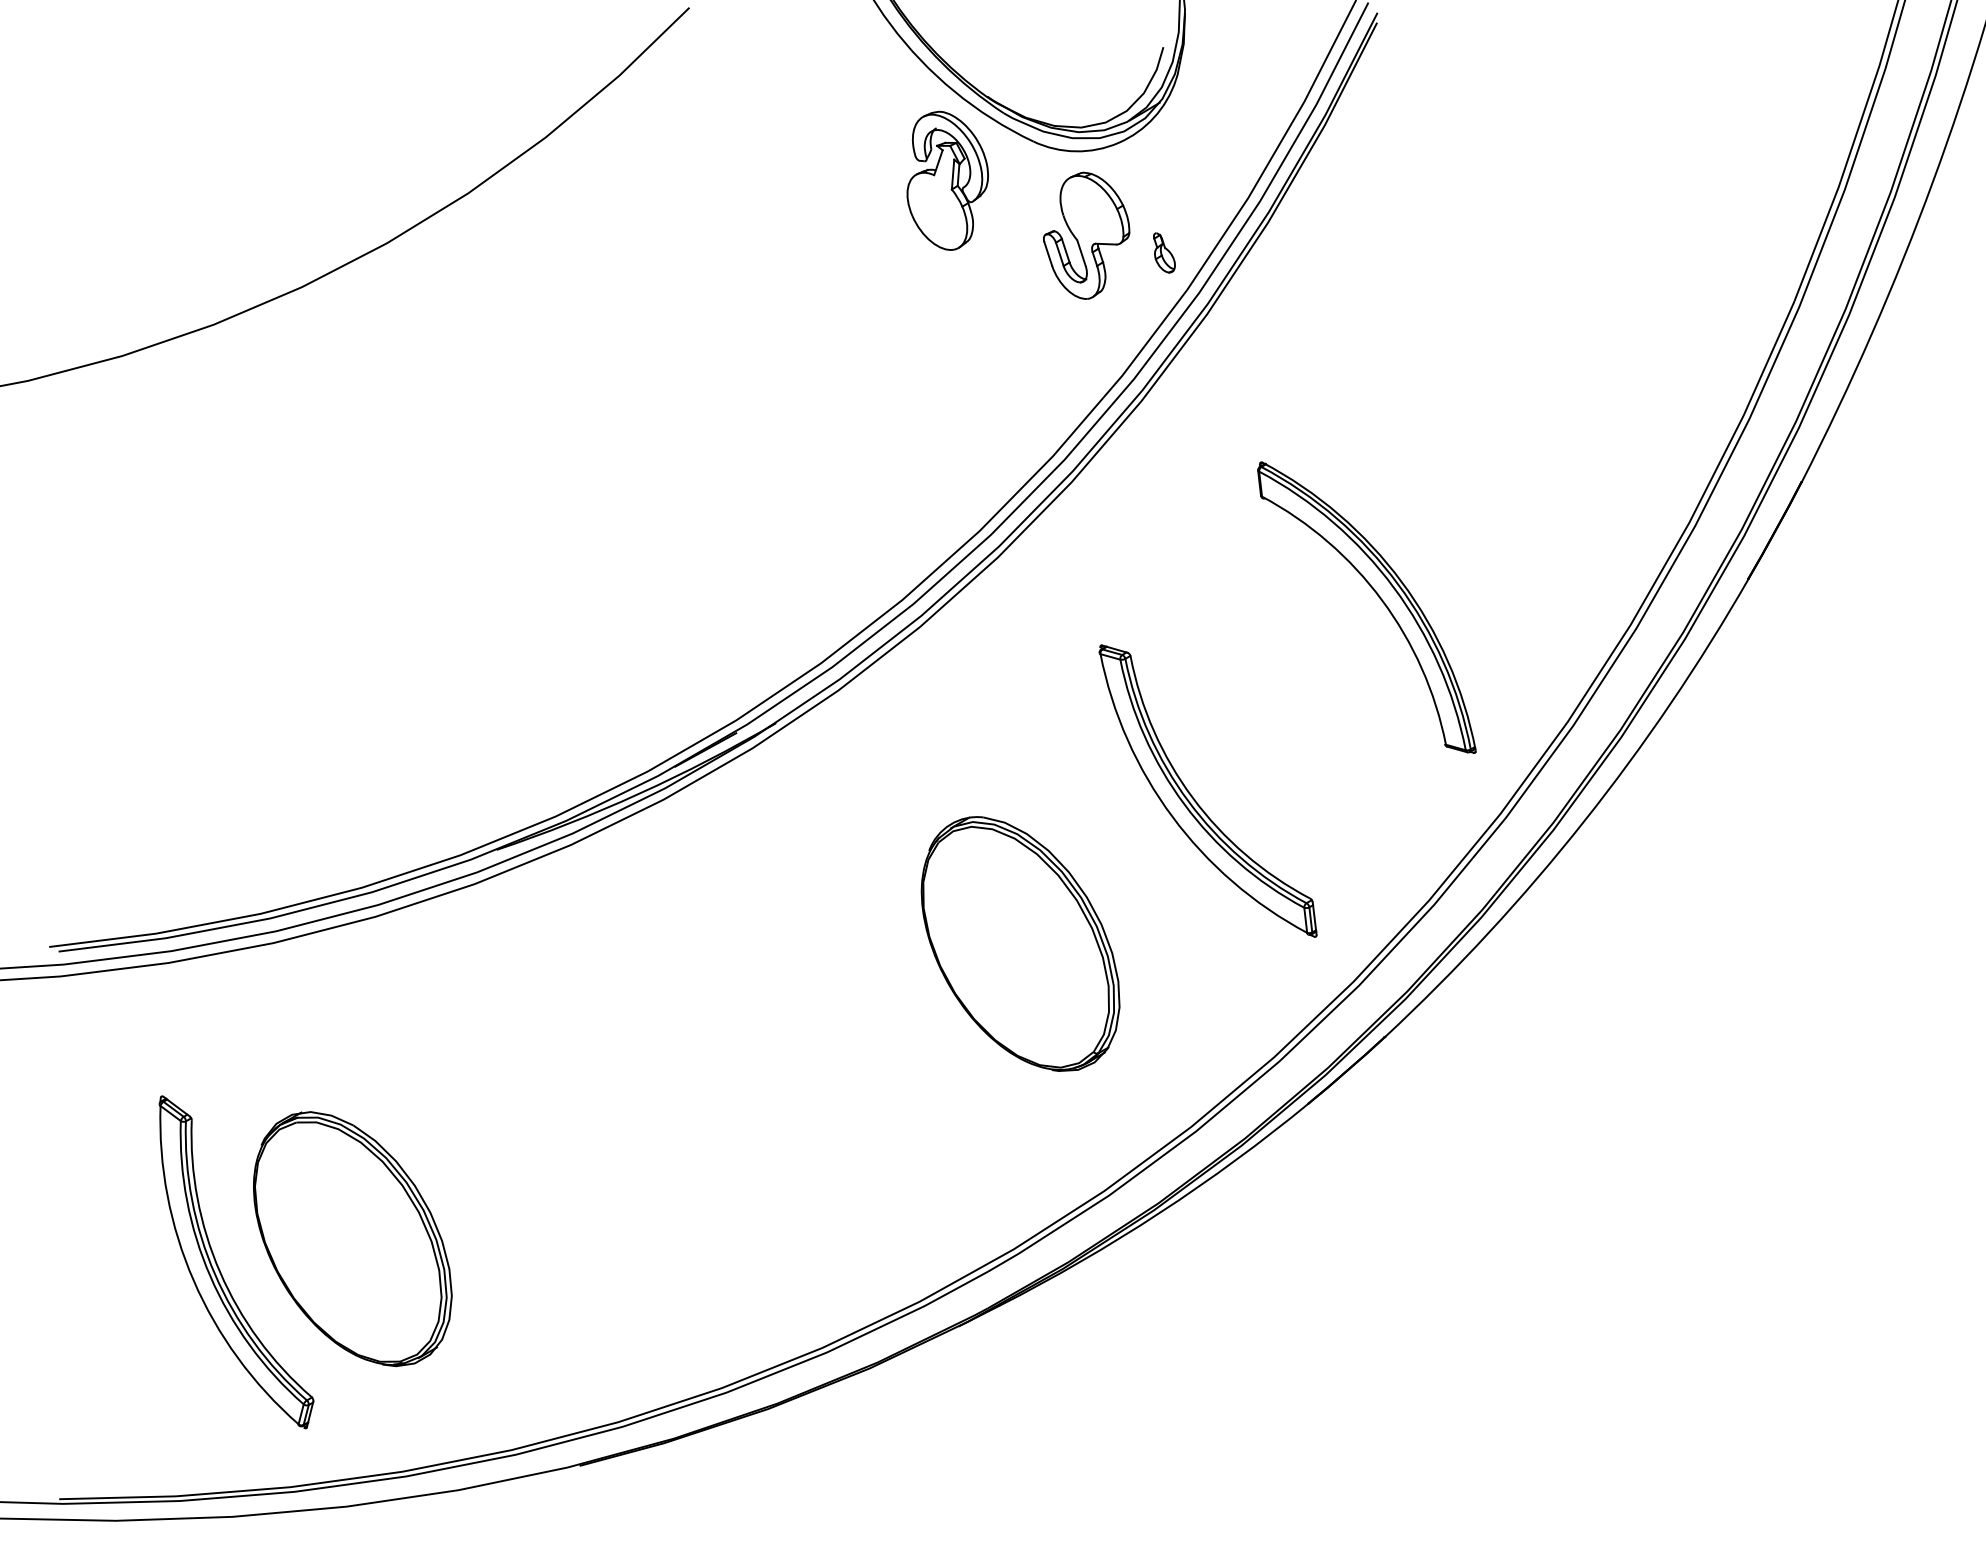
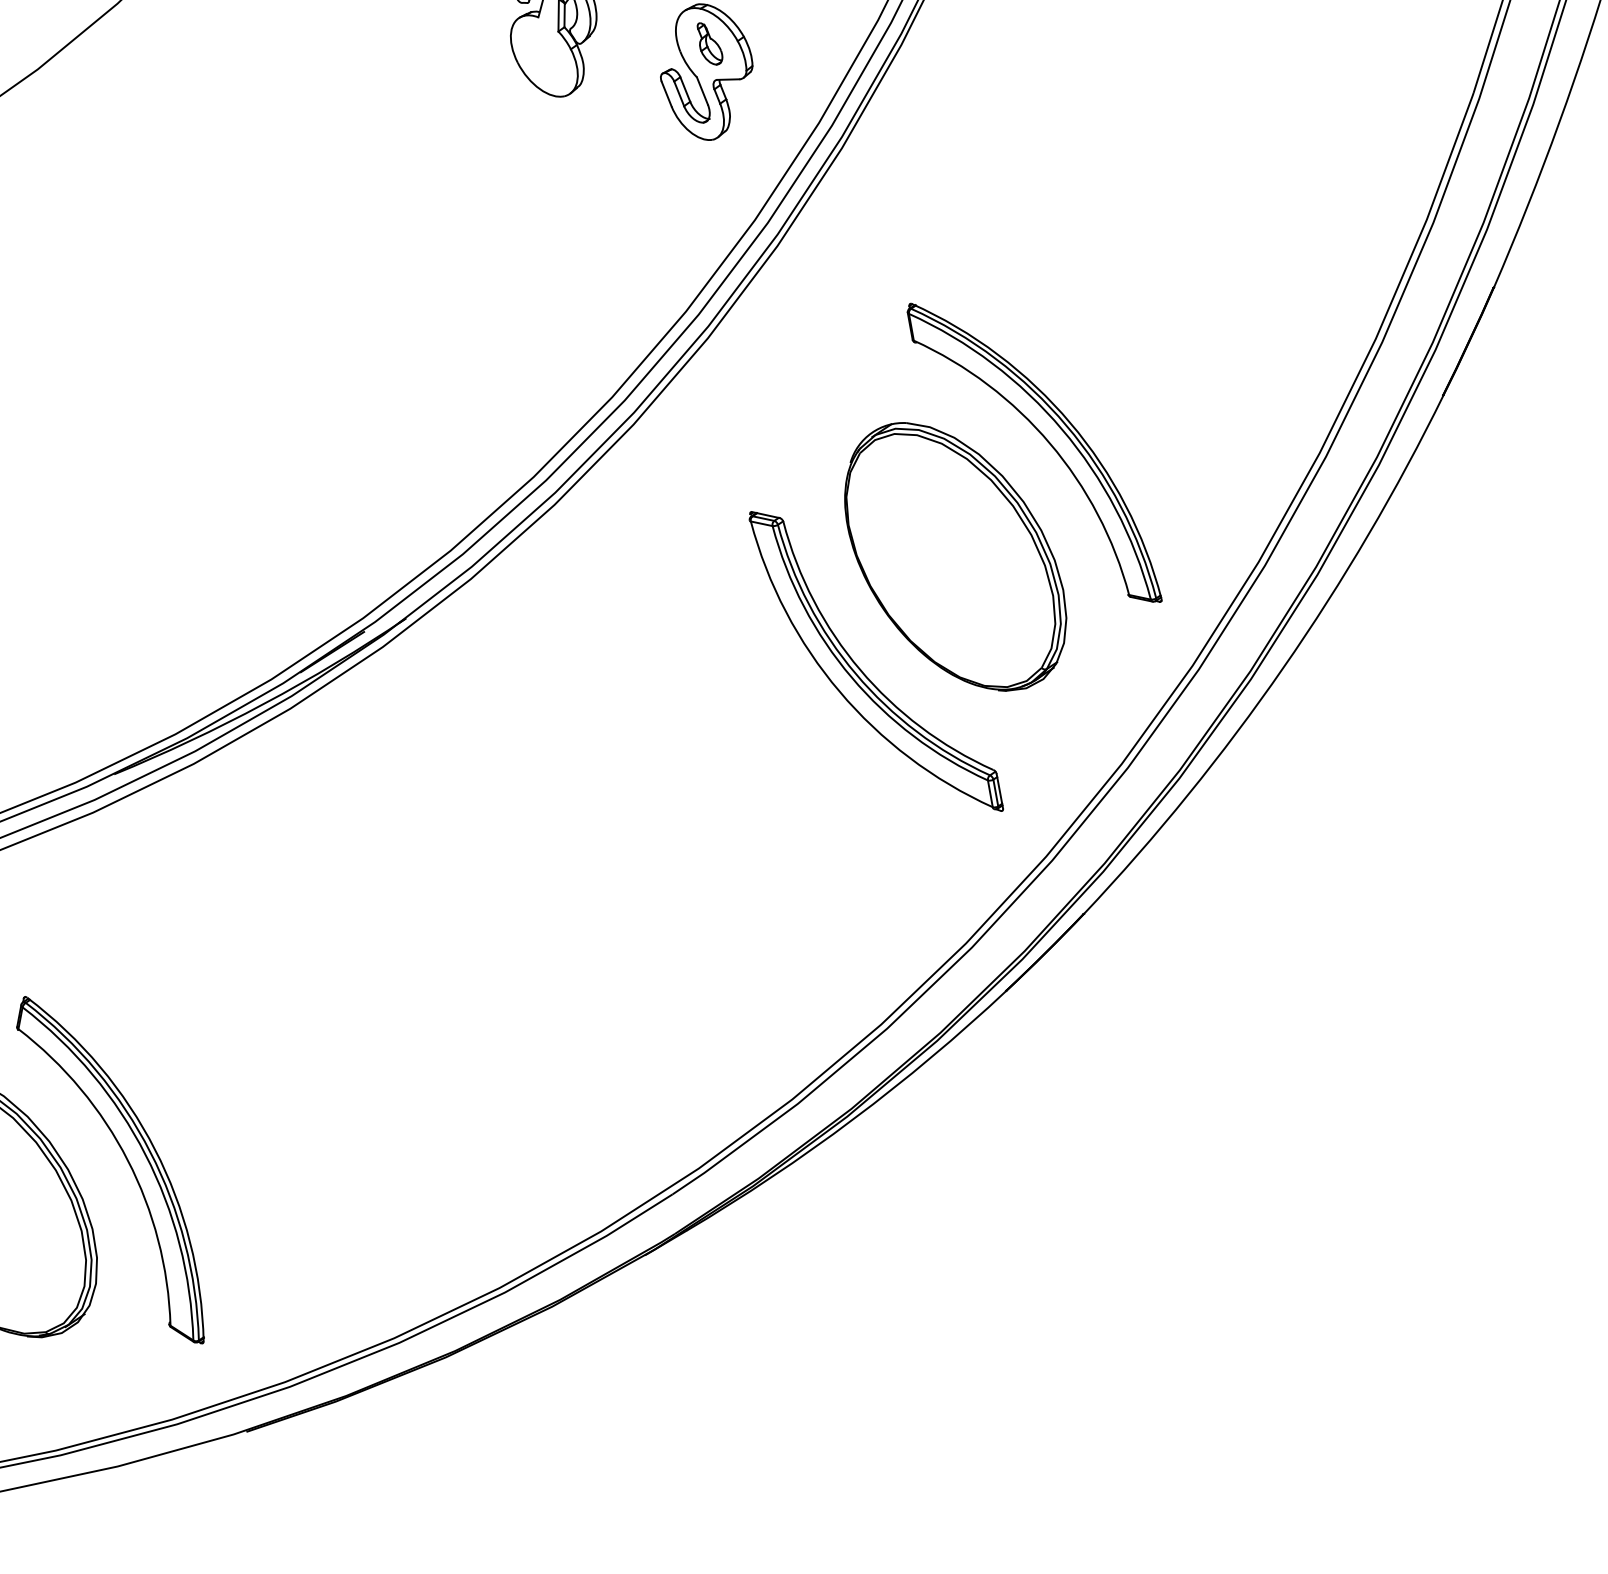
part: (1164, 252) -> (710, 43), moved
part: (1020, 943) -> (955, 556), moved
part: (485, 1209) -> (127, 1162), added

